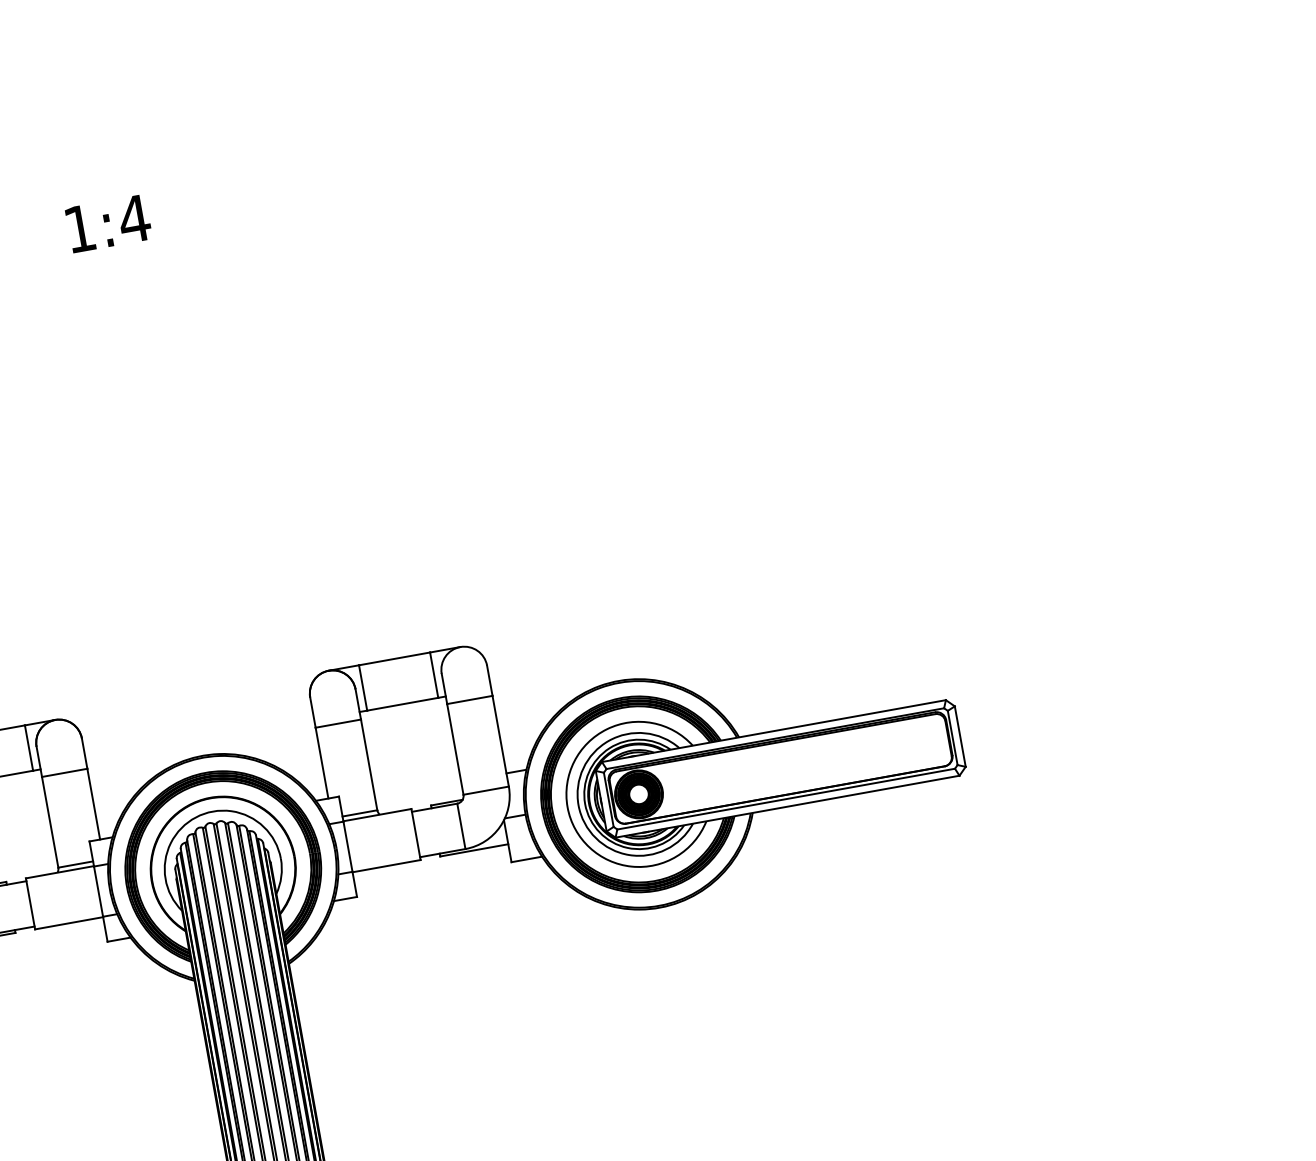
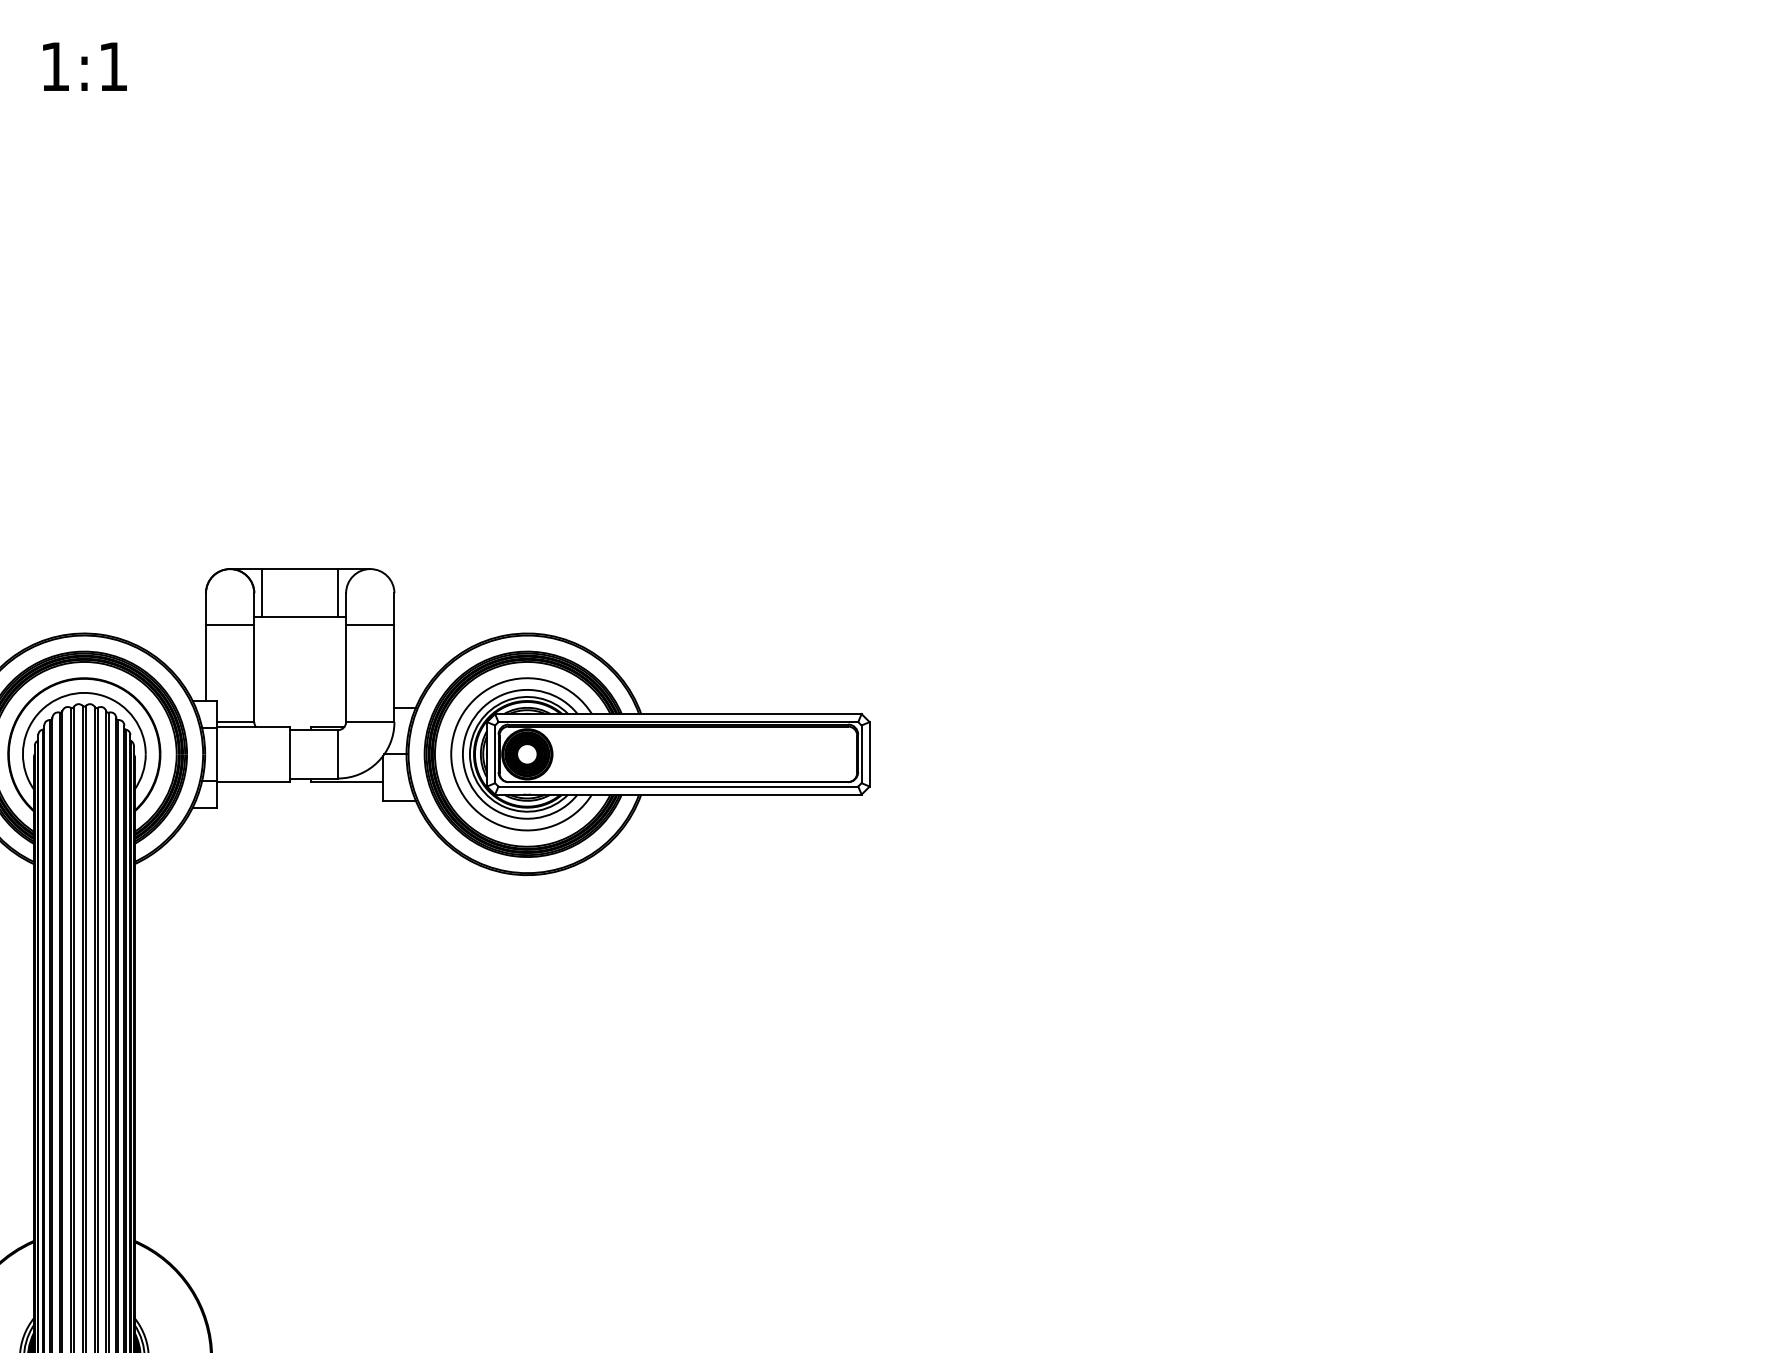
text: (134, 218) -> (113, 66), 1:4 -> 1:1

